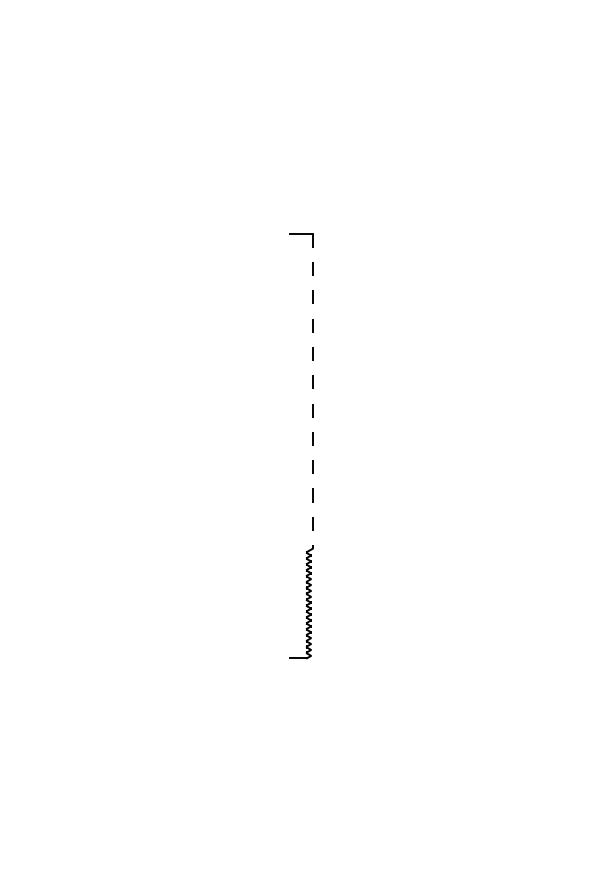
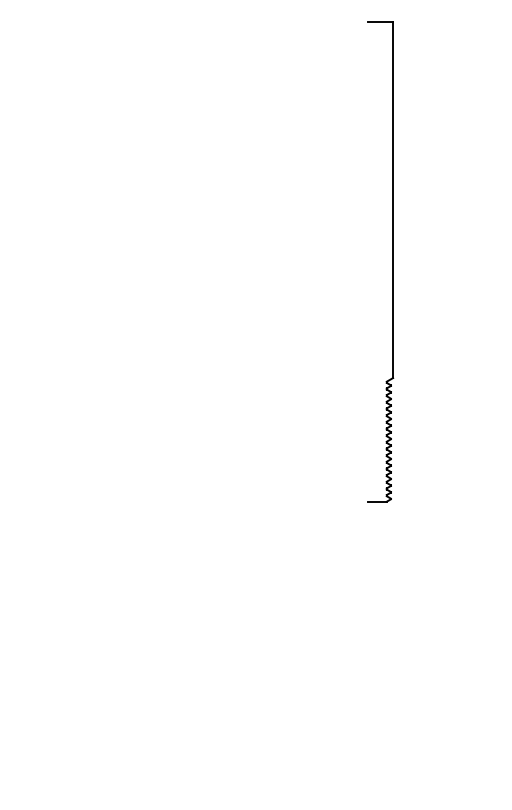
line: (312, 391) -> (393, 200), dashed -> solid

